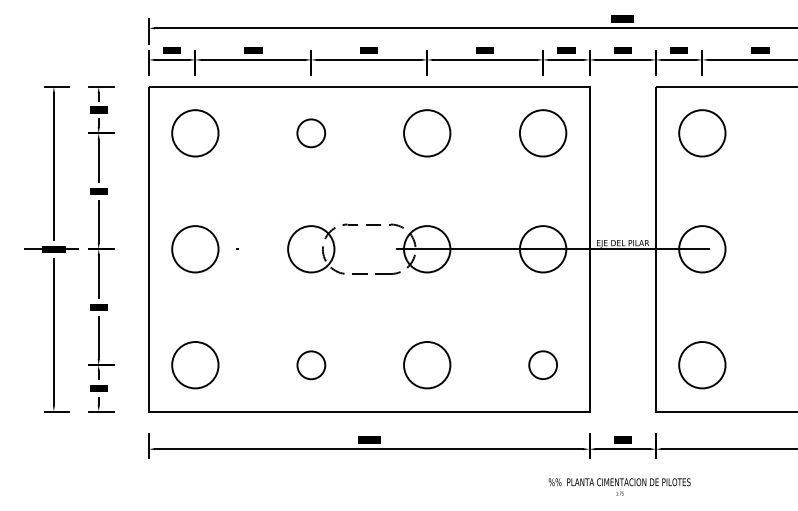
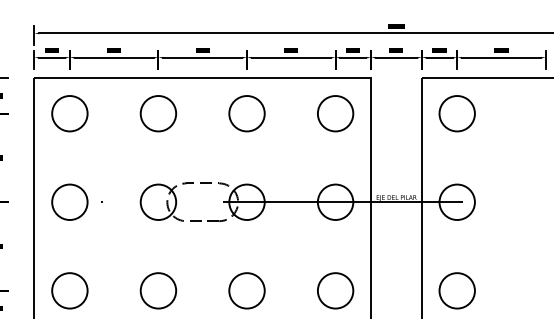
circle: (311, 133) -> (158, 113), size x1.67
circle: (311, 365) -> (158, 291), size x1.67
circle: (542, 365) -> (335, 291), size x1.67

